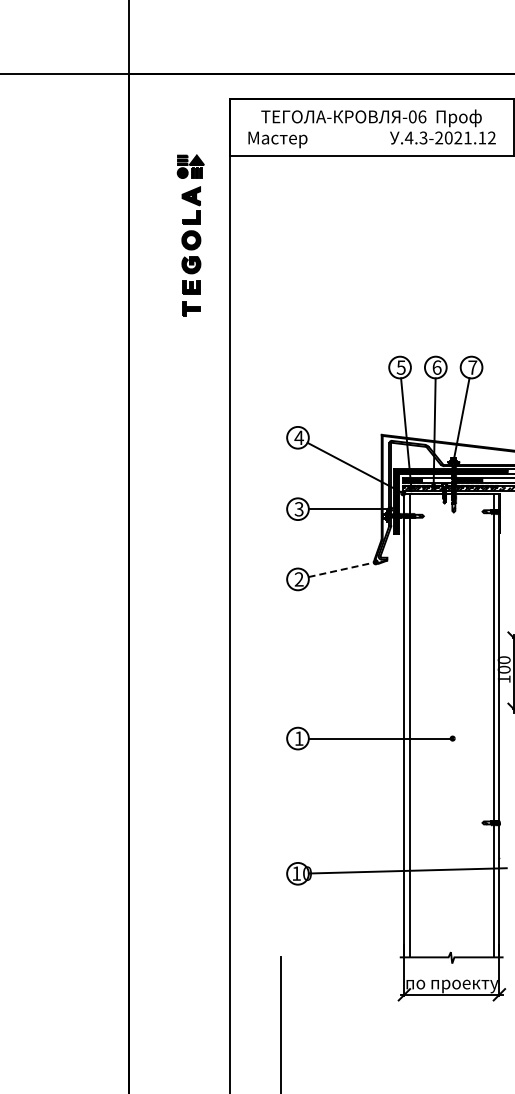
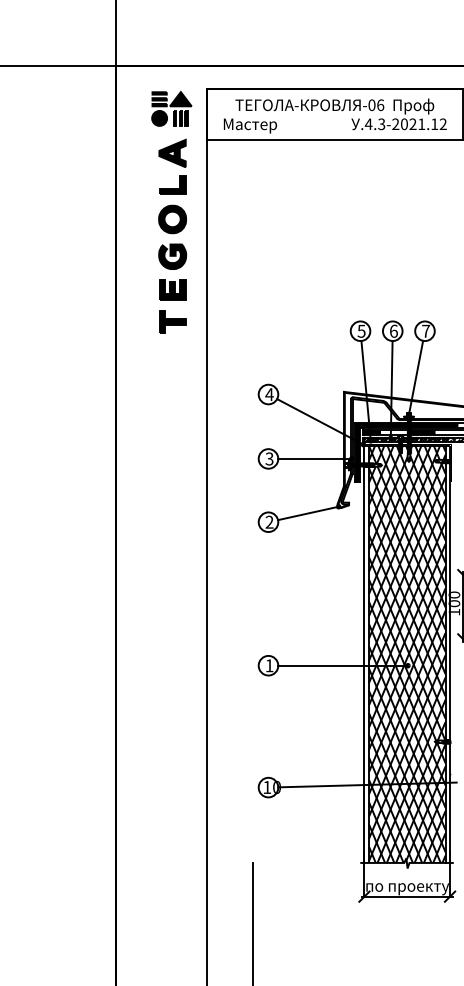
part: (190, 235) -> (171, 212), size x1.67
line: (342, 569) -> (308, 513), dashed -> solid
hatch: (451, 725) -> (406, 653), added

